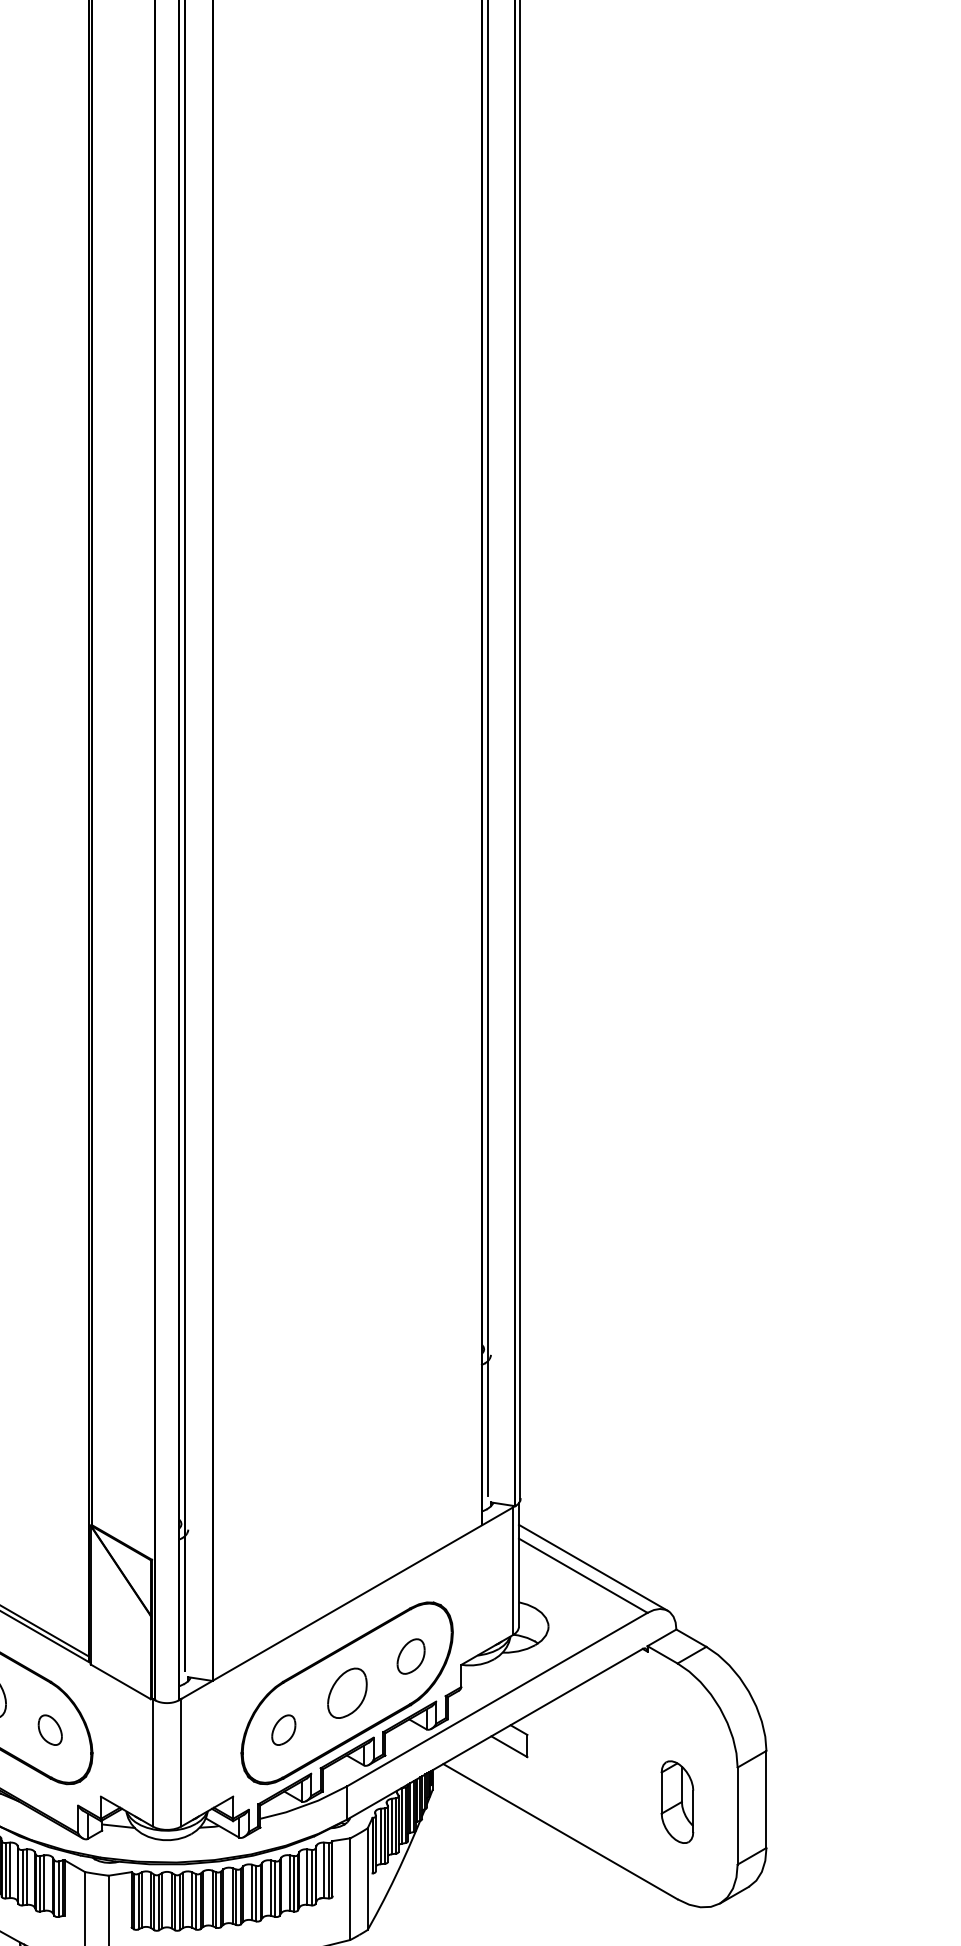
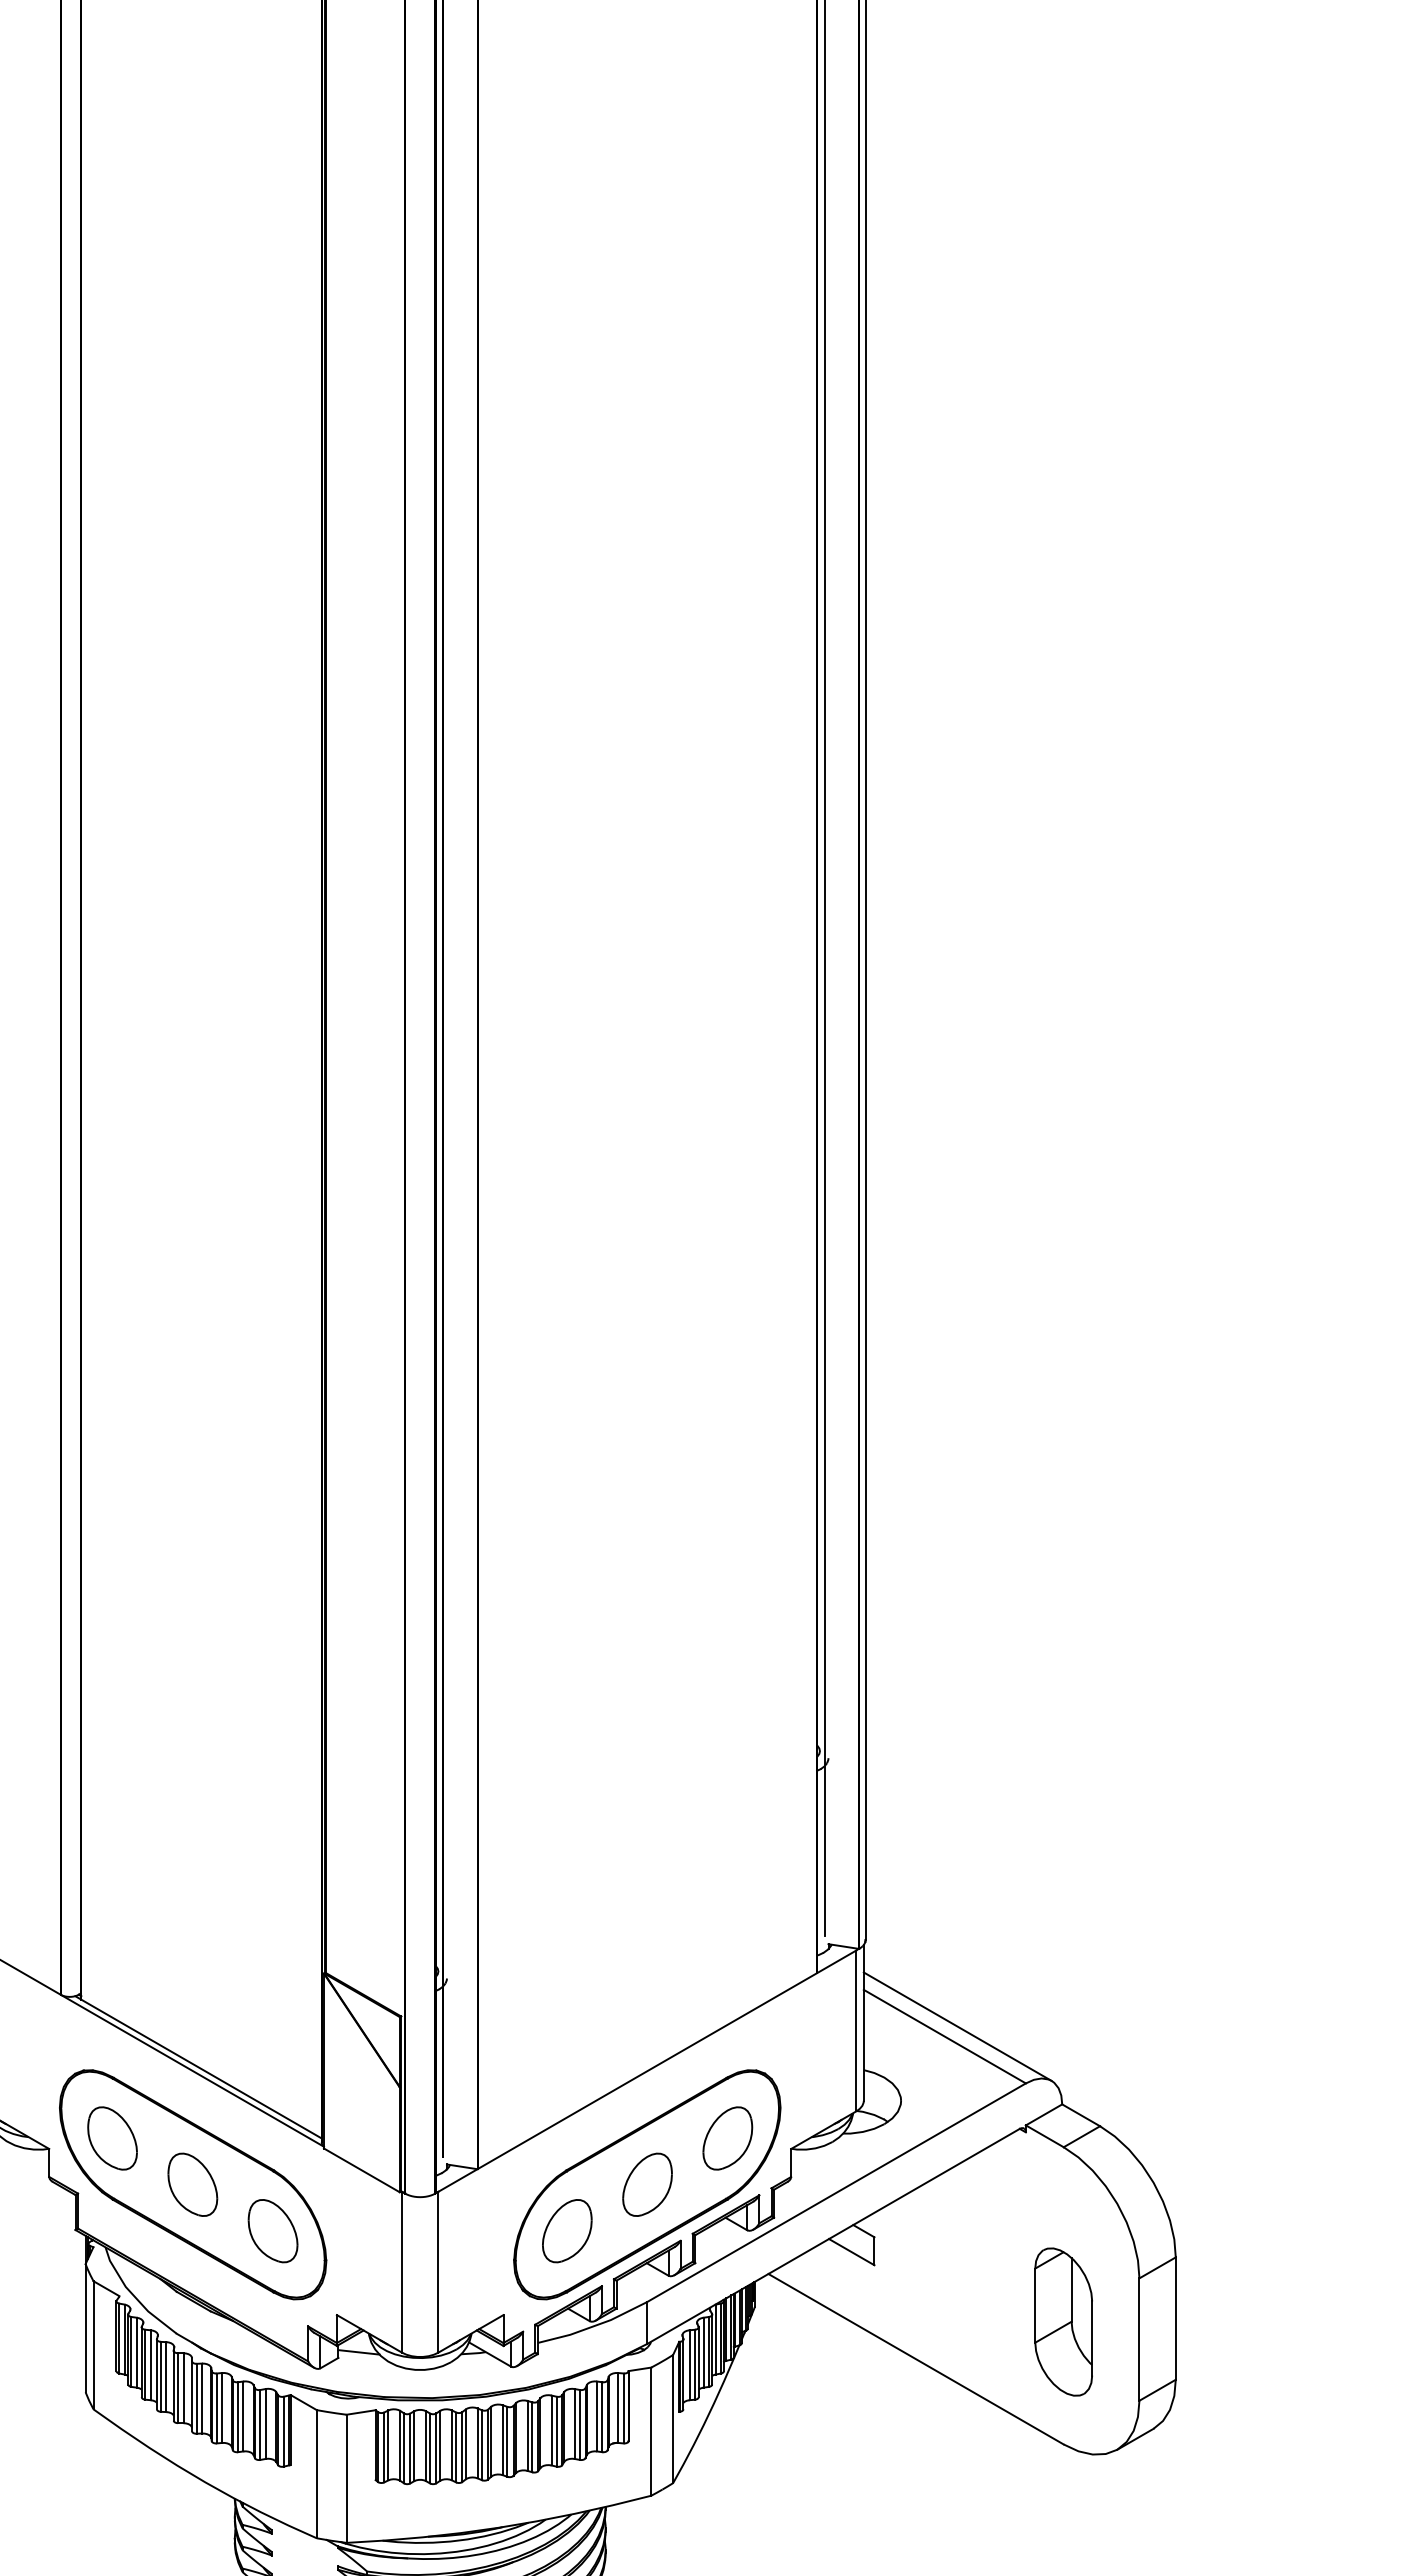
part: (410, 1656) -> (727, 2138), size x1.43
part: (49, 1730) -> (272, 2231), size x1.67
part: (283, 1730) -> (567, 2231), size x1.67
part: (677, 1801) -> (1063, 2321), size x1.43

